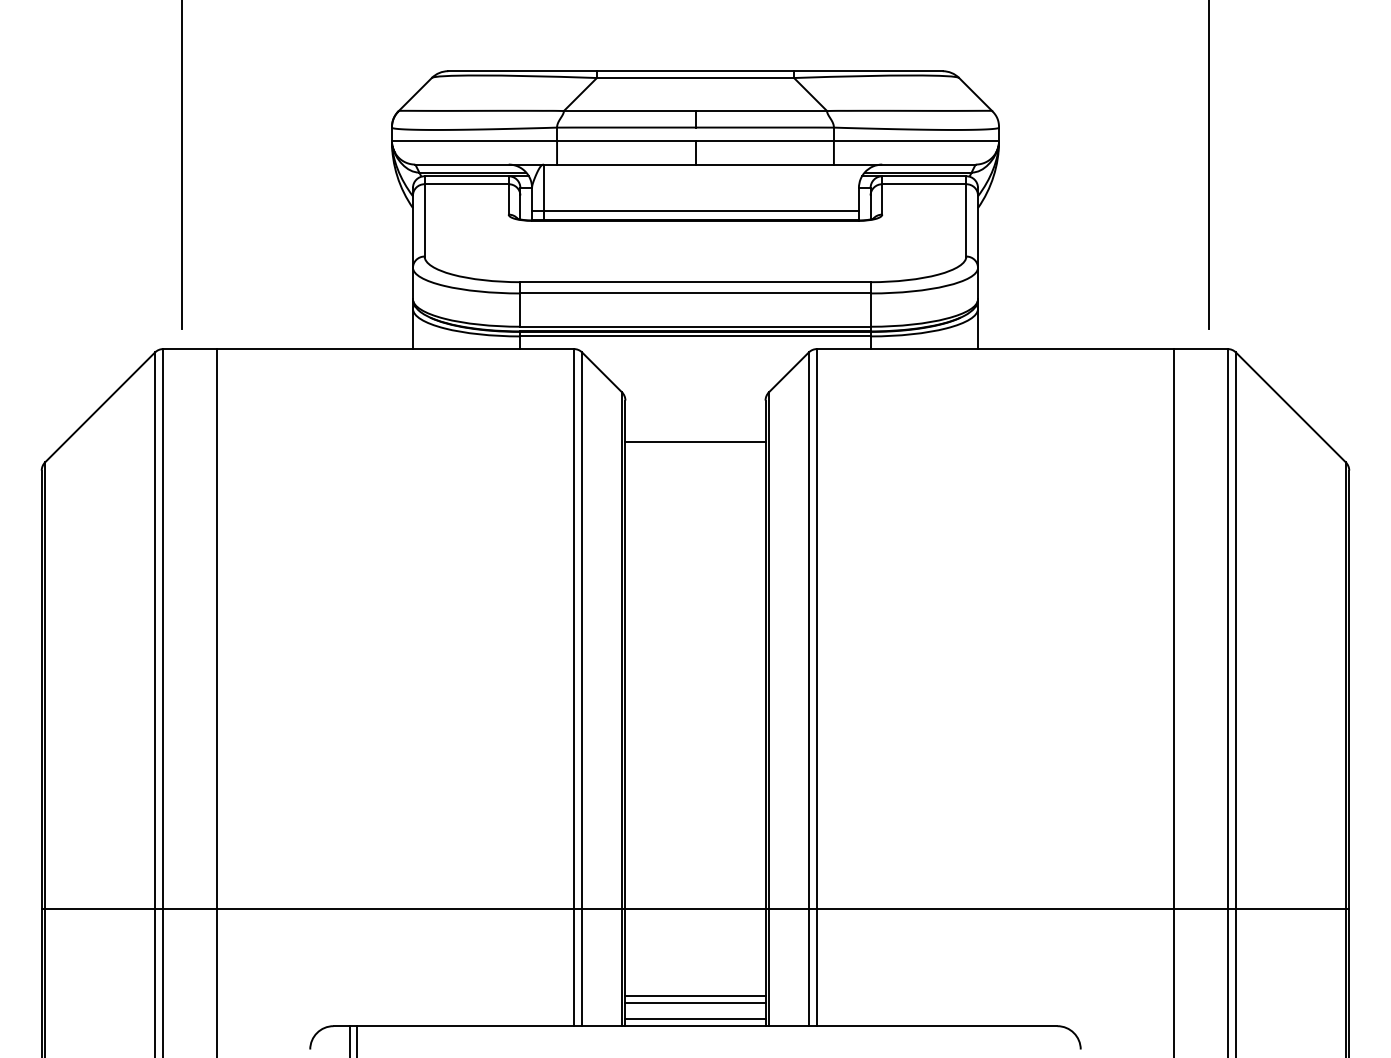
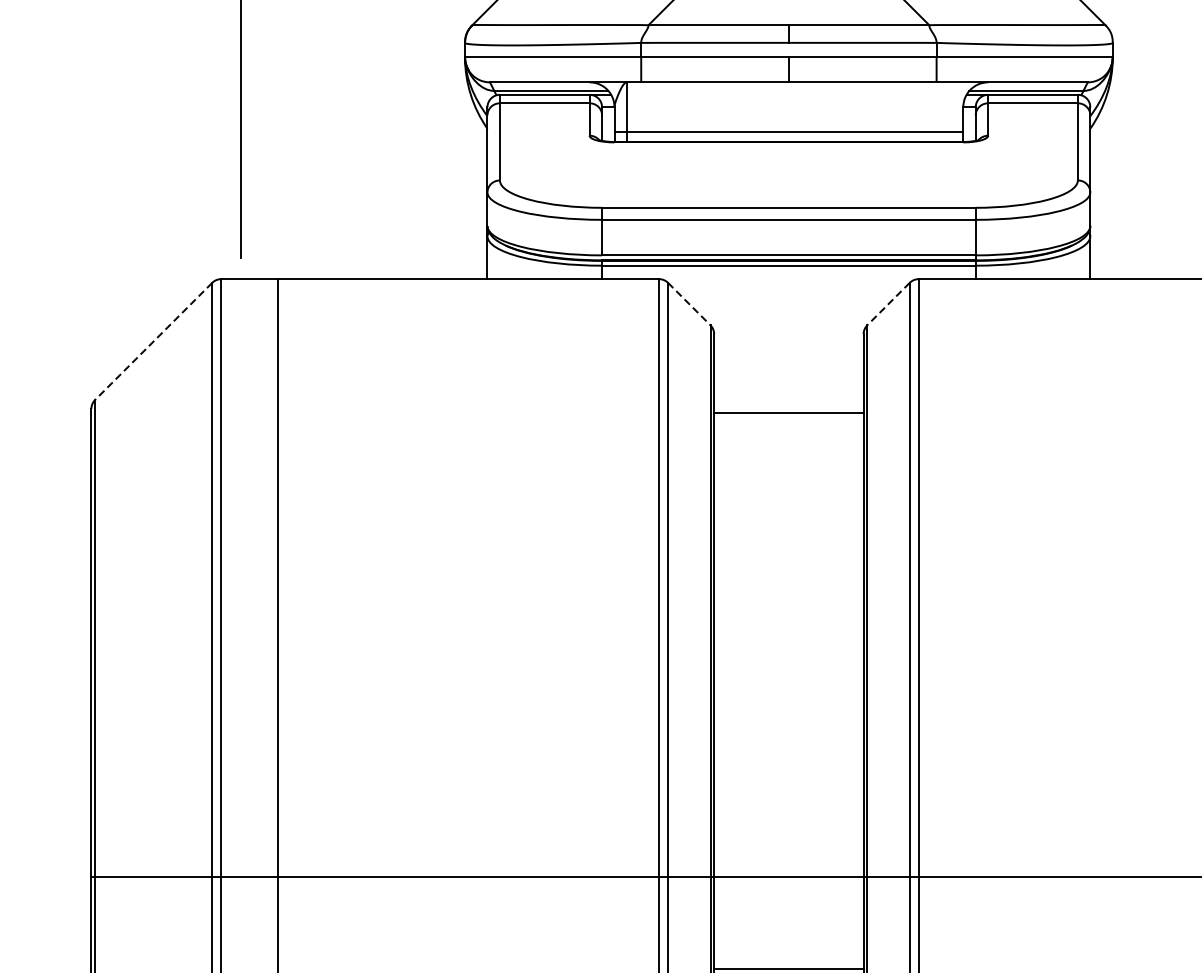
line: (602, 372) -> (689, 304), solid -> dashed
line: (788, 372) -> (888, 304), solid -> dashed
line: (100, 407) -> (154, 341), solid -> dashed
line: (695, 442) -> (788, 413), moved

